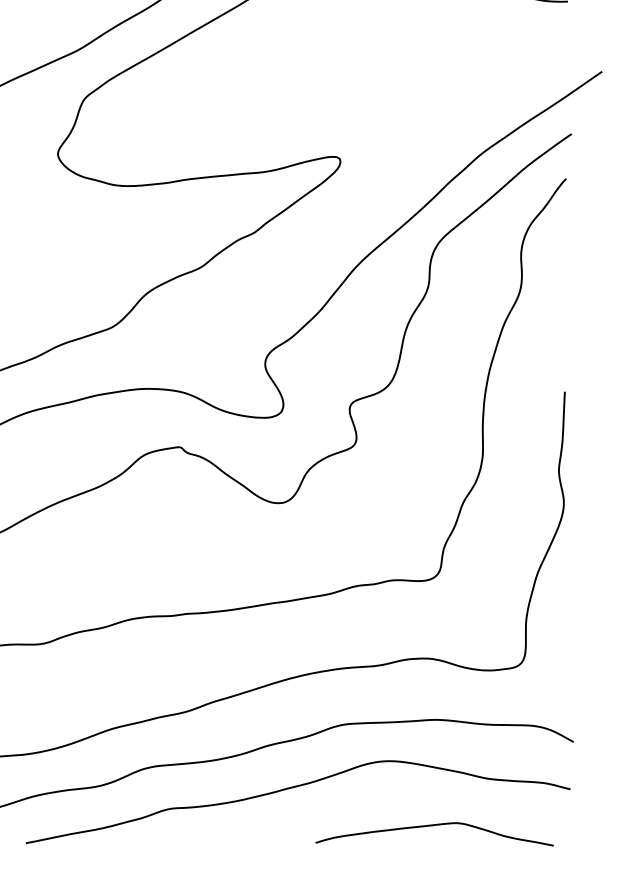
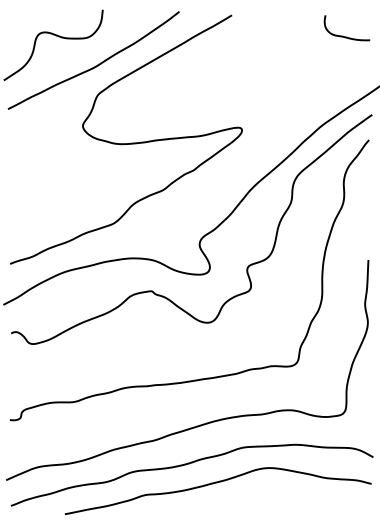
curve: (431, 827) -> (293, 505), removed

